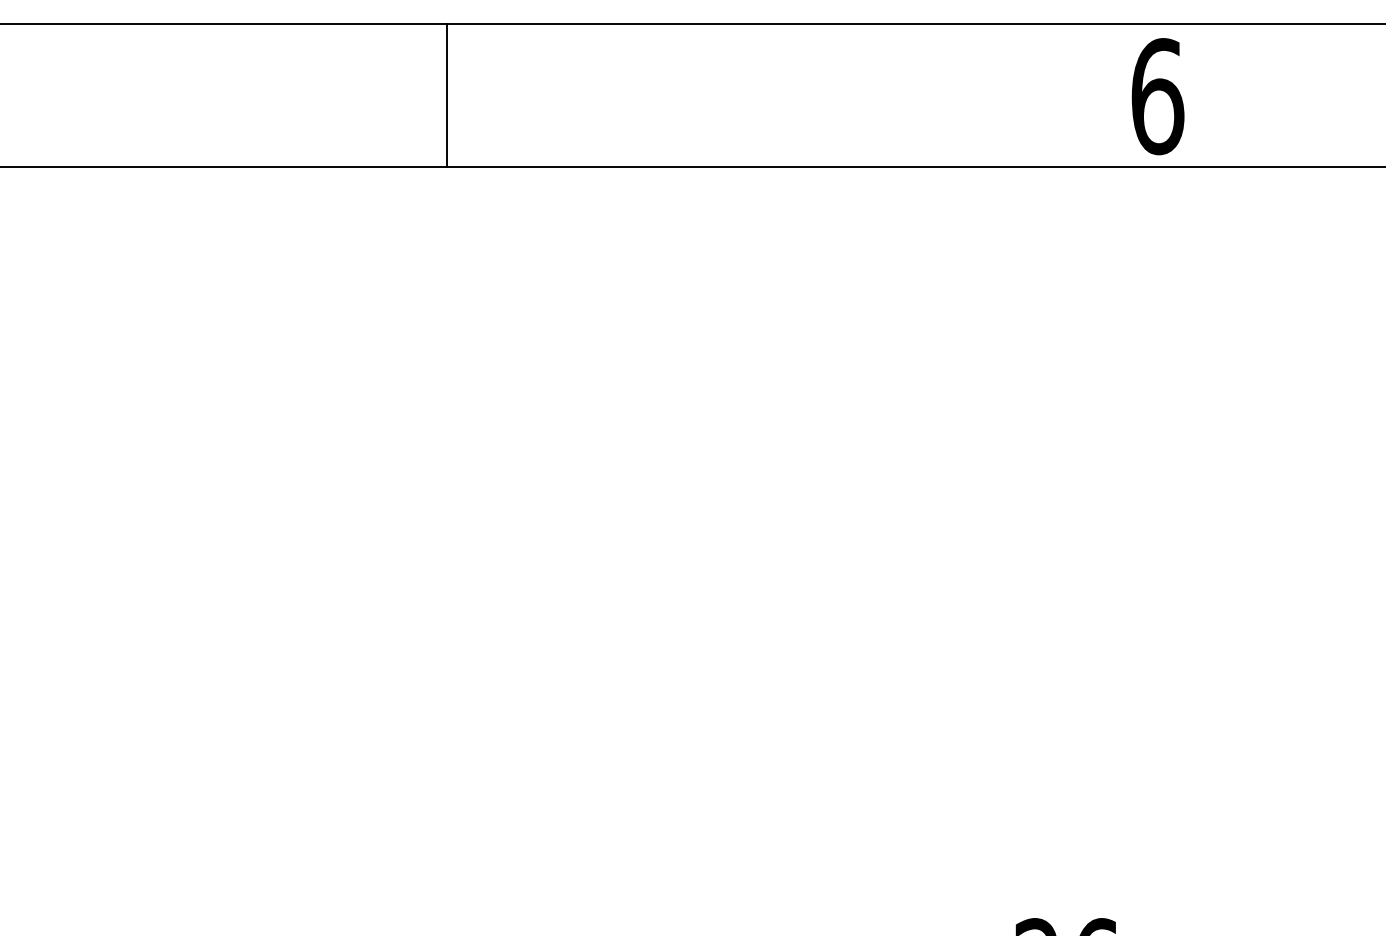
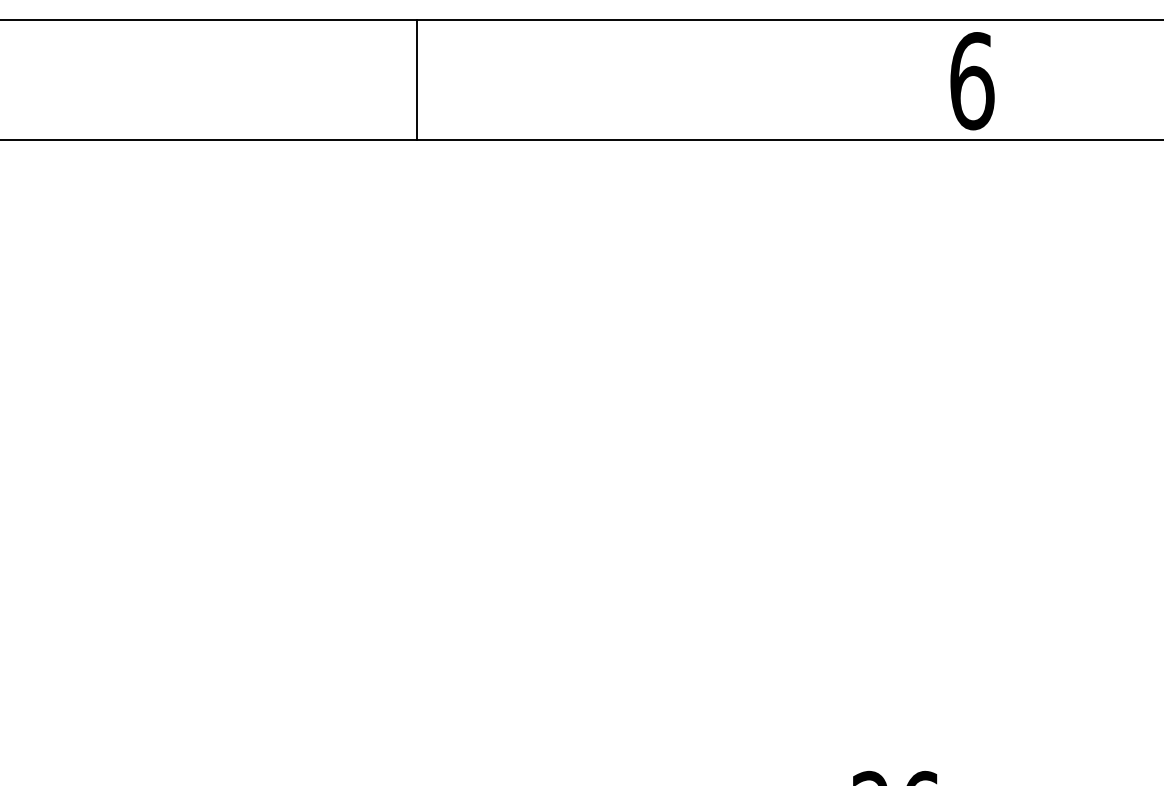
line: (447, 95) -> (417, 80), moved

